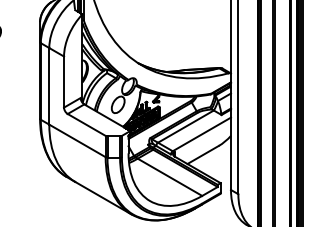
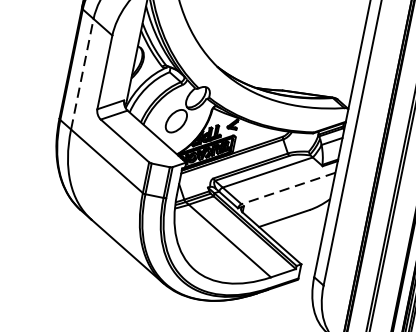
line: (49, 85) -> (82, 73), solid -> dashed
line: (201, 134) -> (287, 188), solid -> dashed

